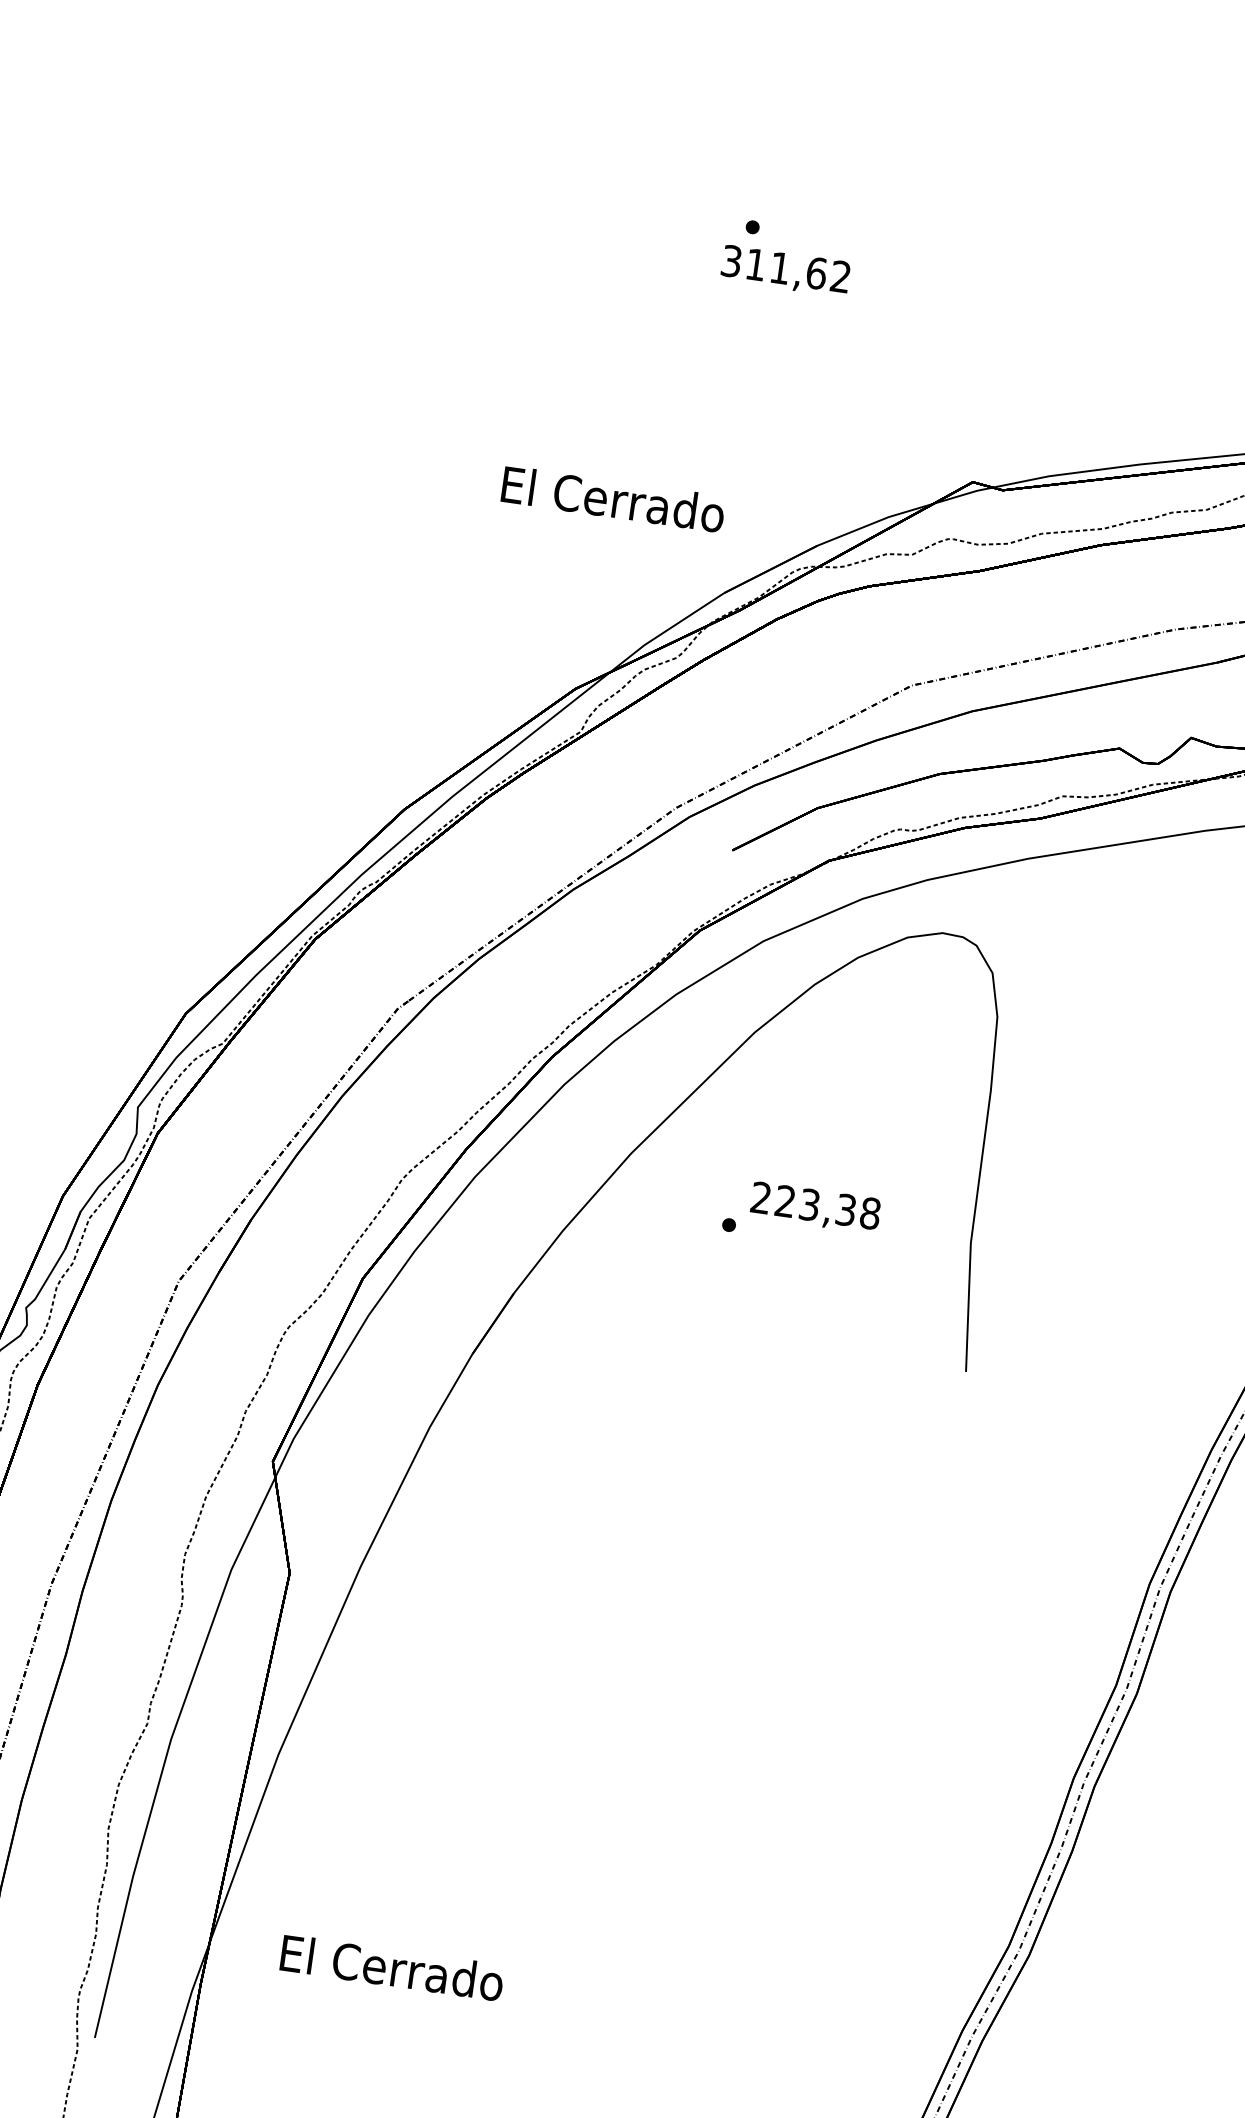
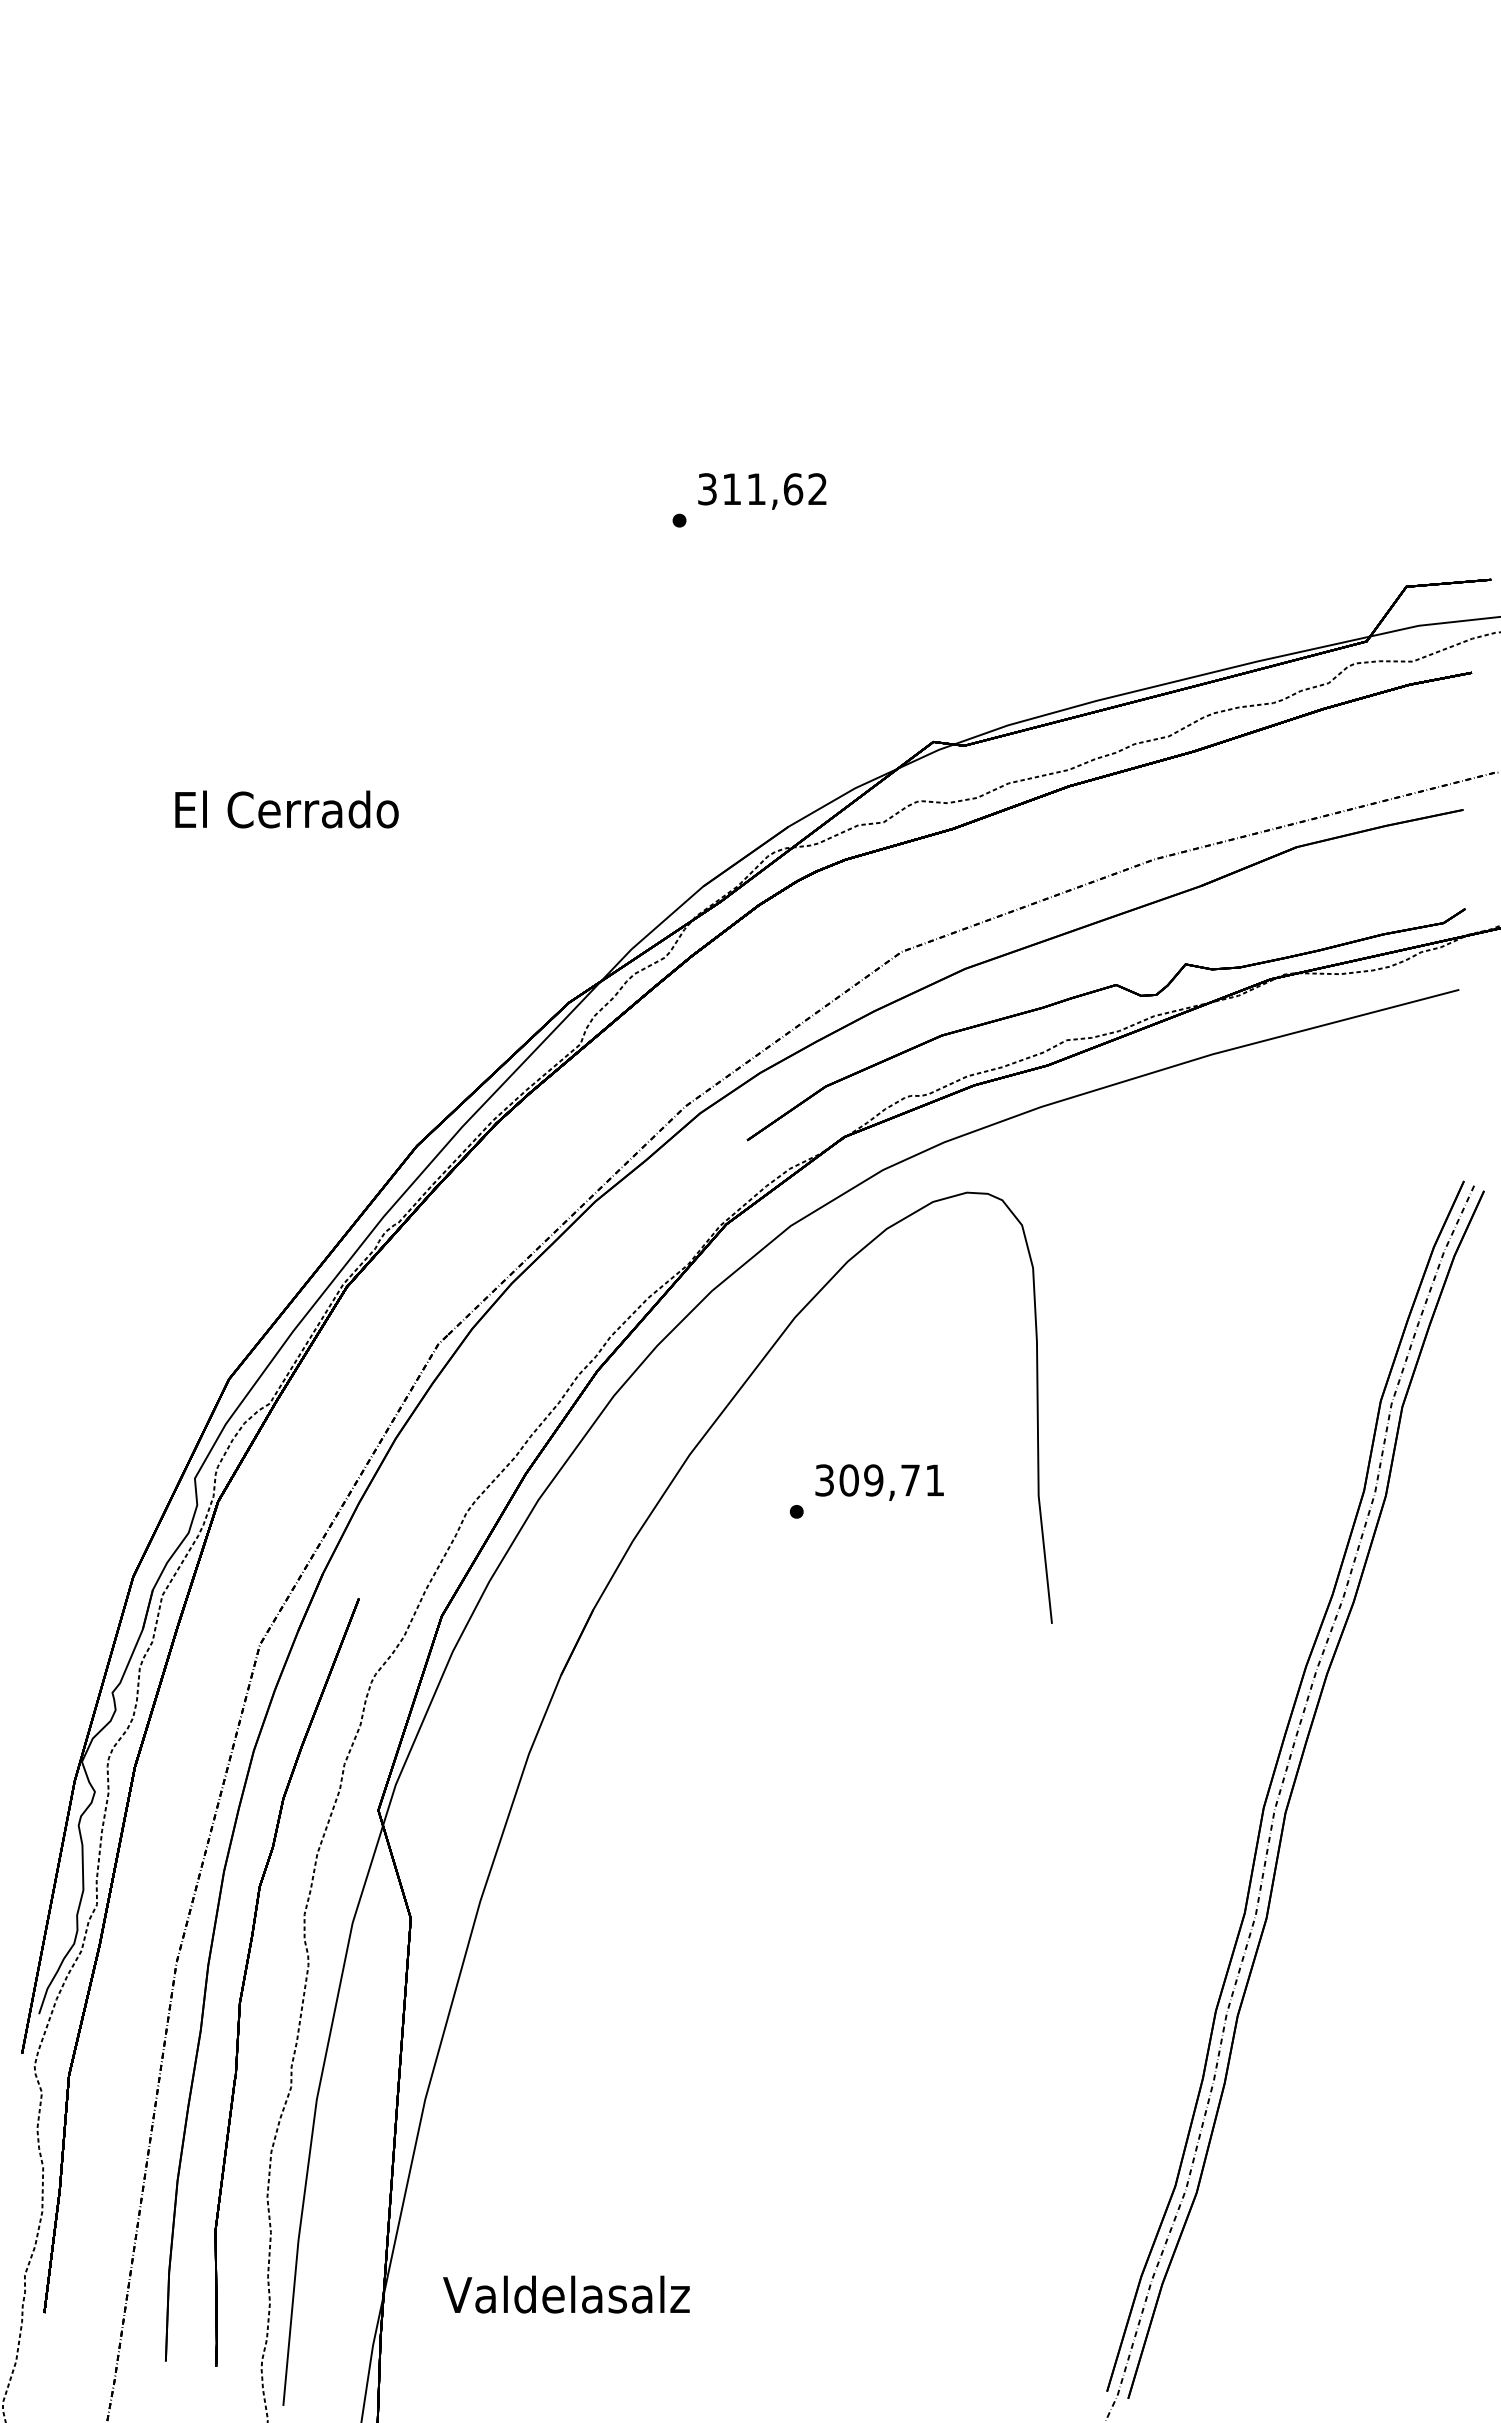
text: (785, 271) -> (762, 491), moved
text: (612, 499) -> (286, 809), moved
text: (815, 1205) -> (879, 1480), 223,38 -> 309,71
part: (119, 1605) -> (246, 1974), added
text: (390, 1967) -> (566, 2294), El Cerrado -> Valdelasalz

